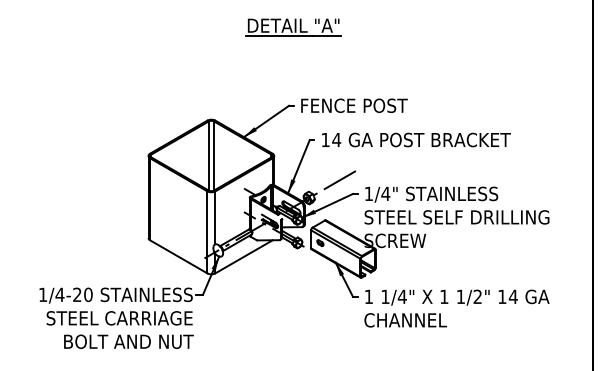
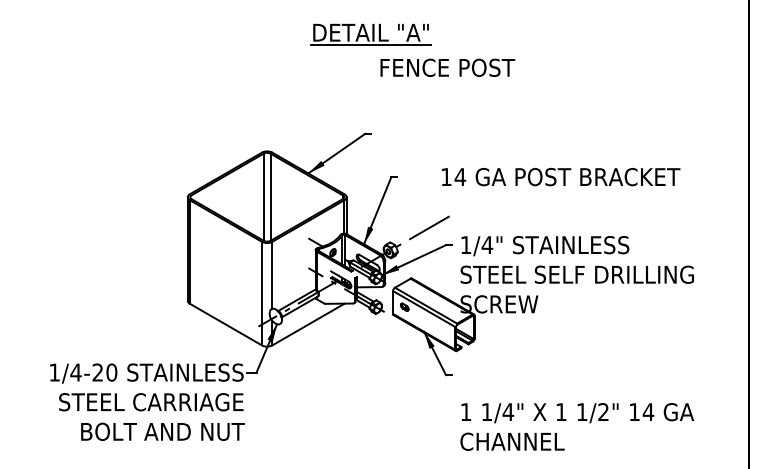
text: (354, 105) -> (447, 67), moved
text: (416, 140) -> (561, 177), moved
text: (457, 308) -> (577, 426), moved

